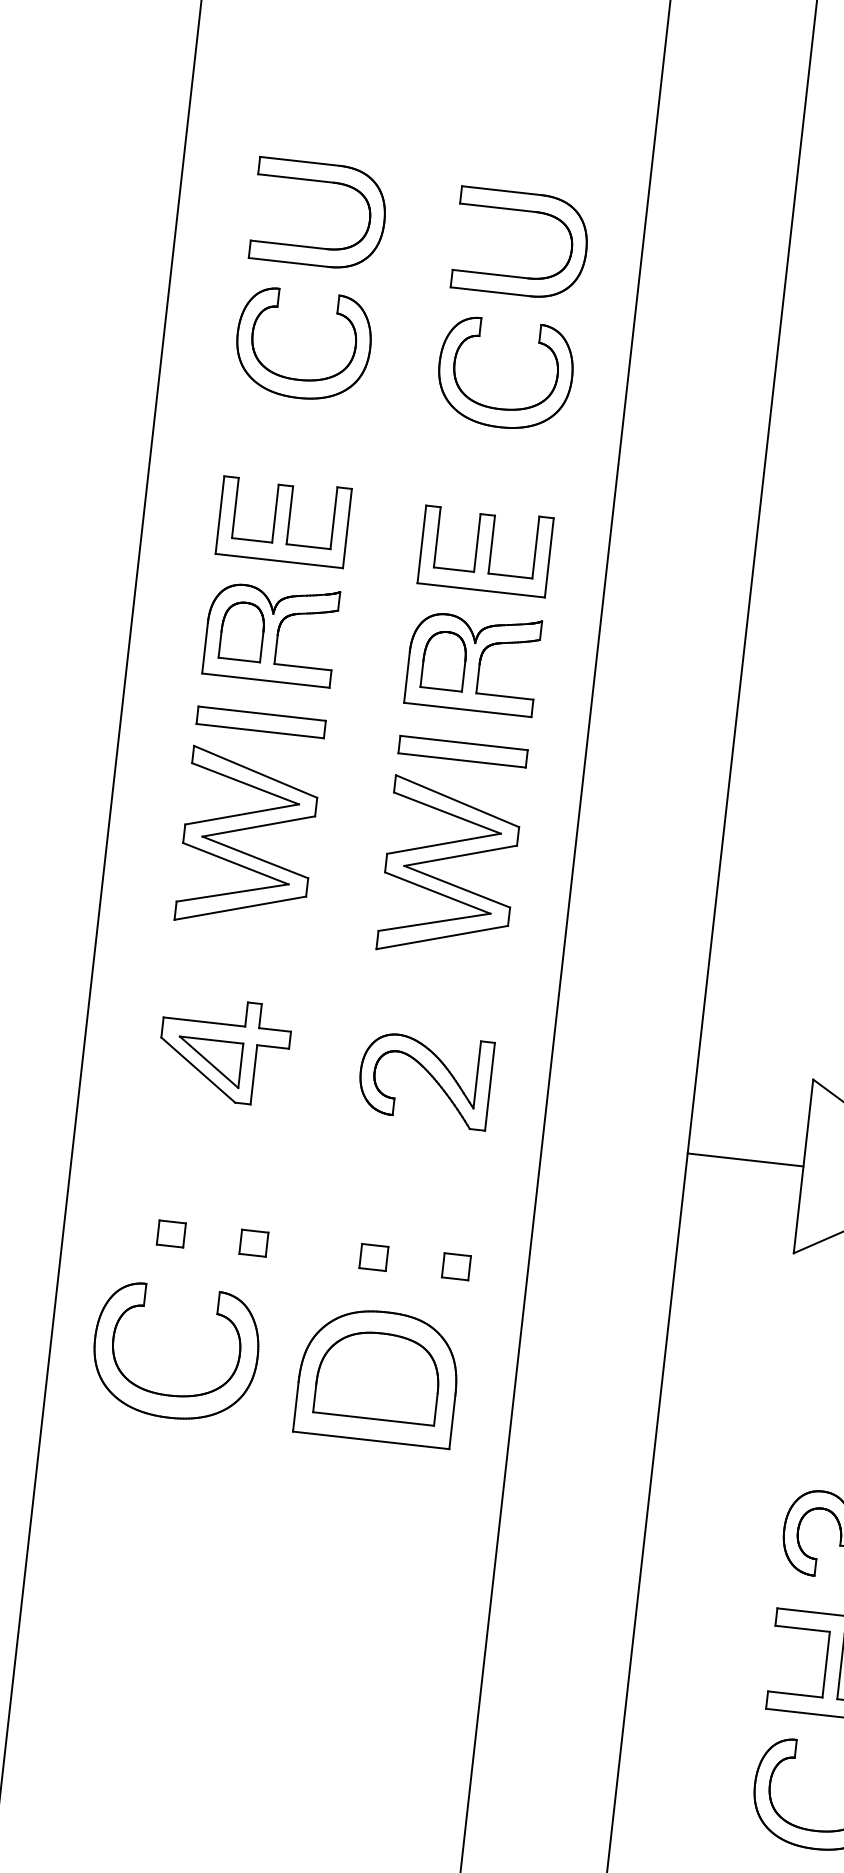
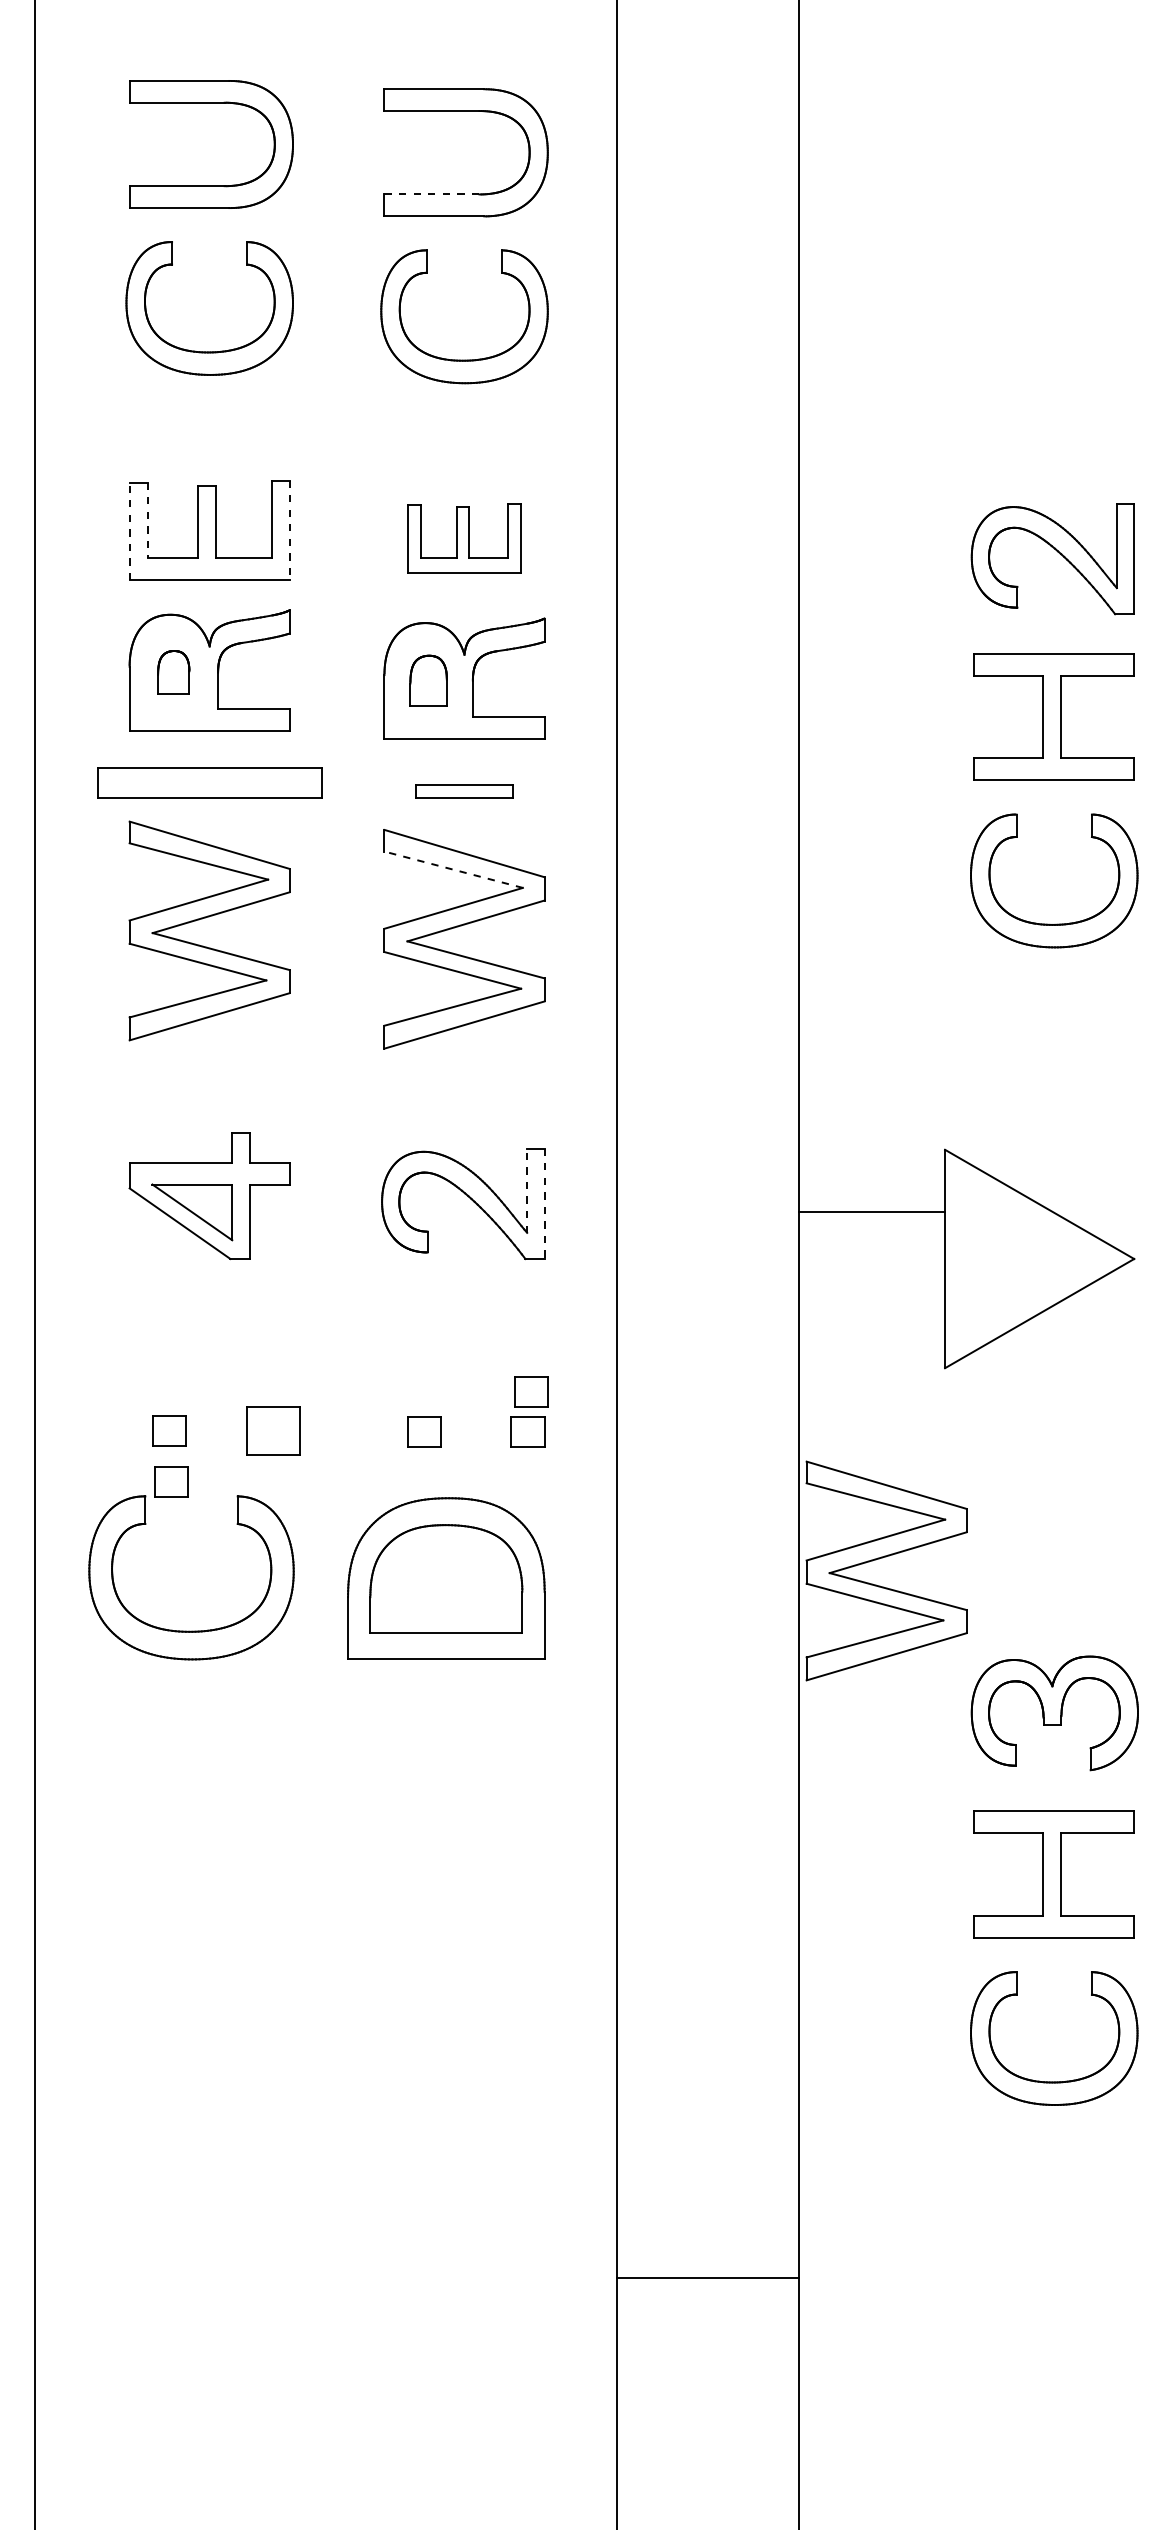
line: (490, 274) -> (431, 194), solid -> dashed
line: (235, 508) -> (147, 520), solid -> dashed
line: (219, 515) -> (129, 531), solid -> dashed
line: (347, 528) -> (289, 530), solid -> dashed
part: (485, 550) -> (464, 538), size x0.7
part: (242, 631) -> (173, 672), size x0.6
part: (444, 660) -> (428, 680), size x0.7
part: (261, 721) -> (209, 782), size x1.4
part: (463, 751) -> (464, 790), size x0.6
line: (447, 812) -> (453, 869), solid -> dashed
line: (477, 1074) -> (527, 1190), solid -> dashed
line: (489, 1087) -> (544, 1204), solid -> dashed
line: (745, 1160) -> (872, 1212), moved
part: (462, 1234) -> (531, 1391), added
part: (254, 1242) -> (273, 1430), size x1.6
part: (168, 1274) -> (171, 1481), added
part: (727, 1399) -> (882, 1558), added

